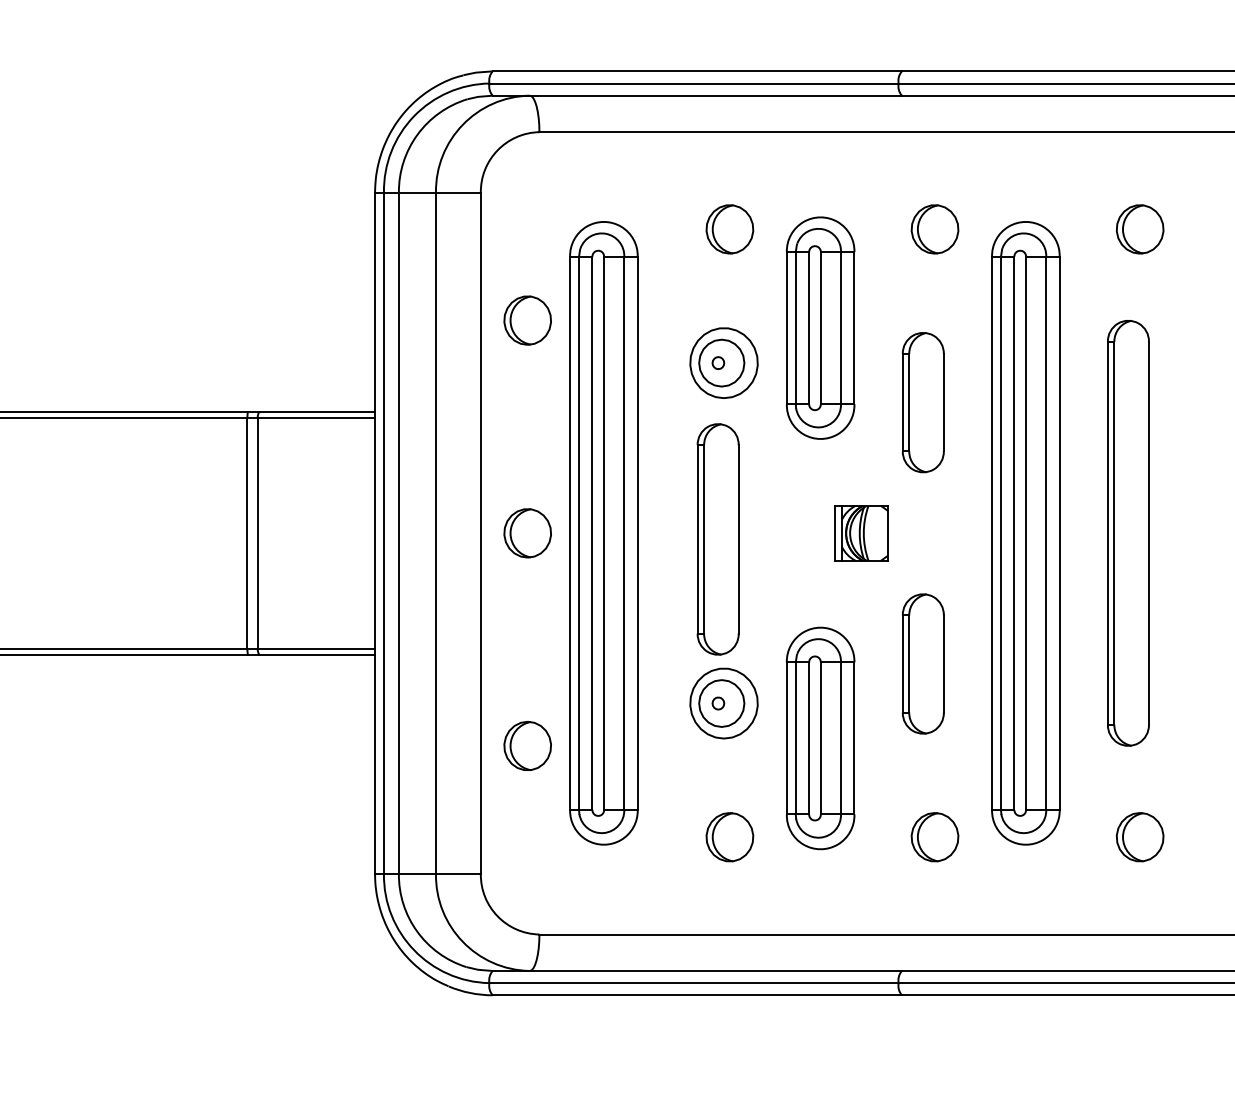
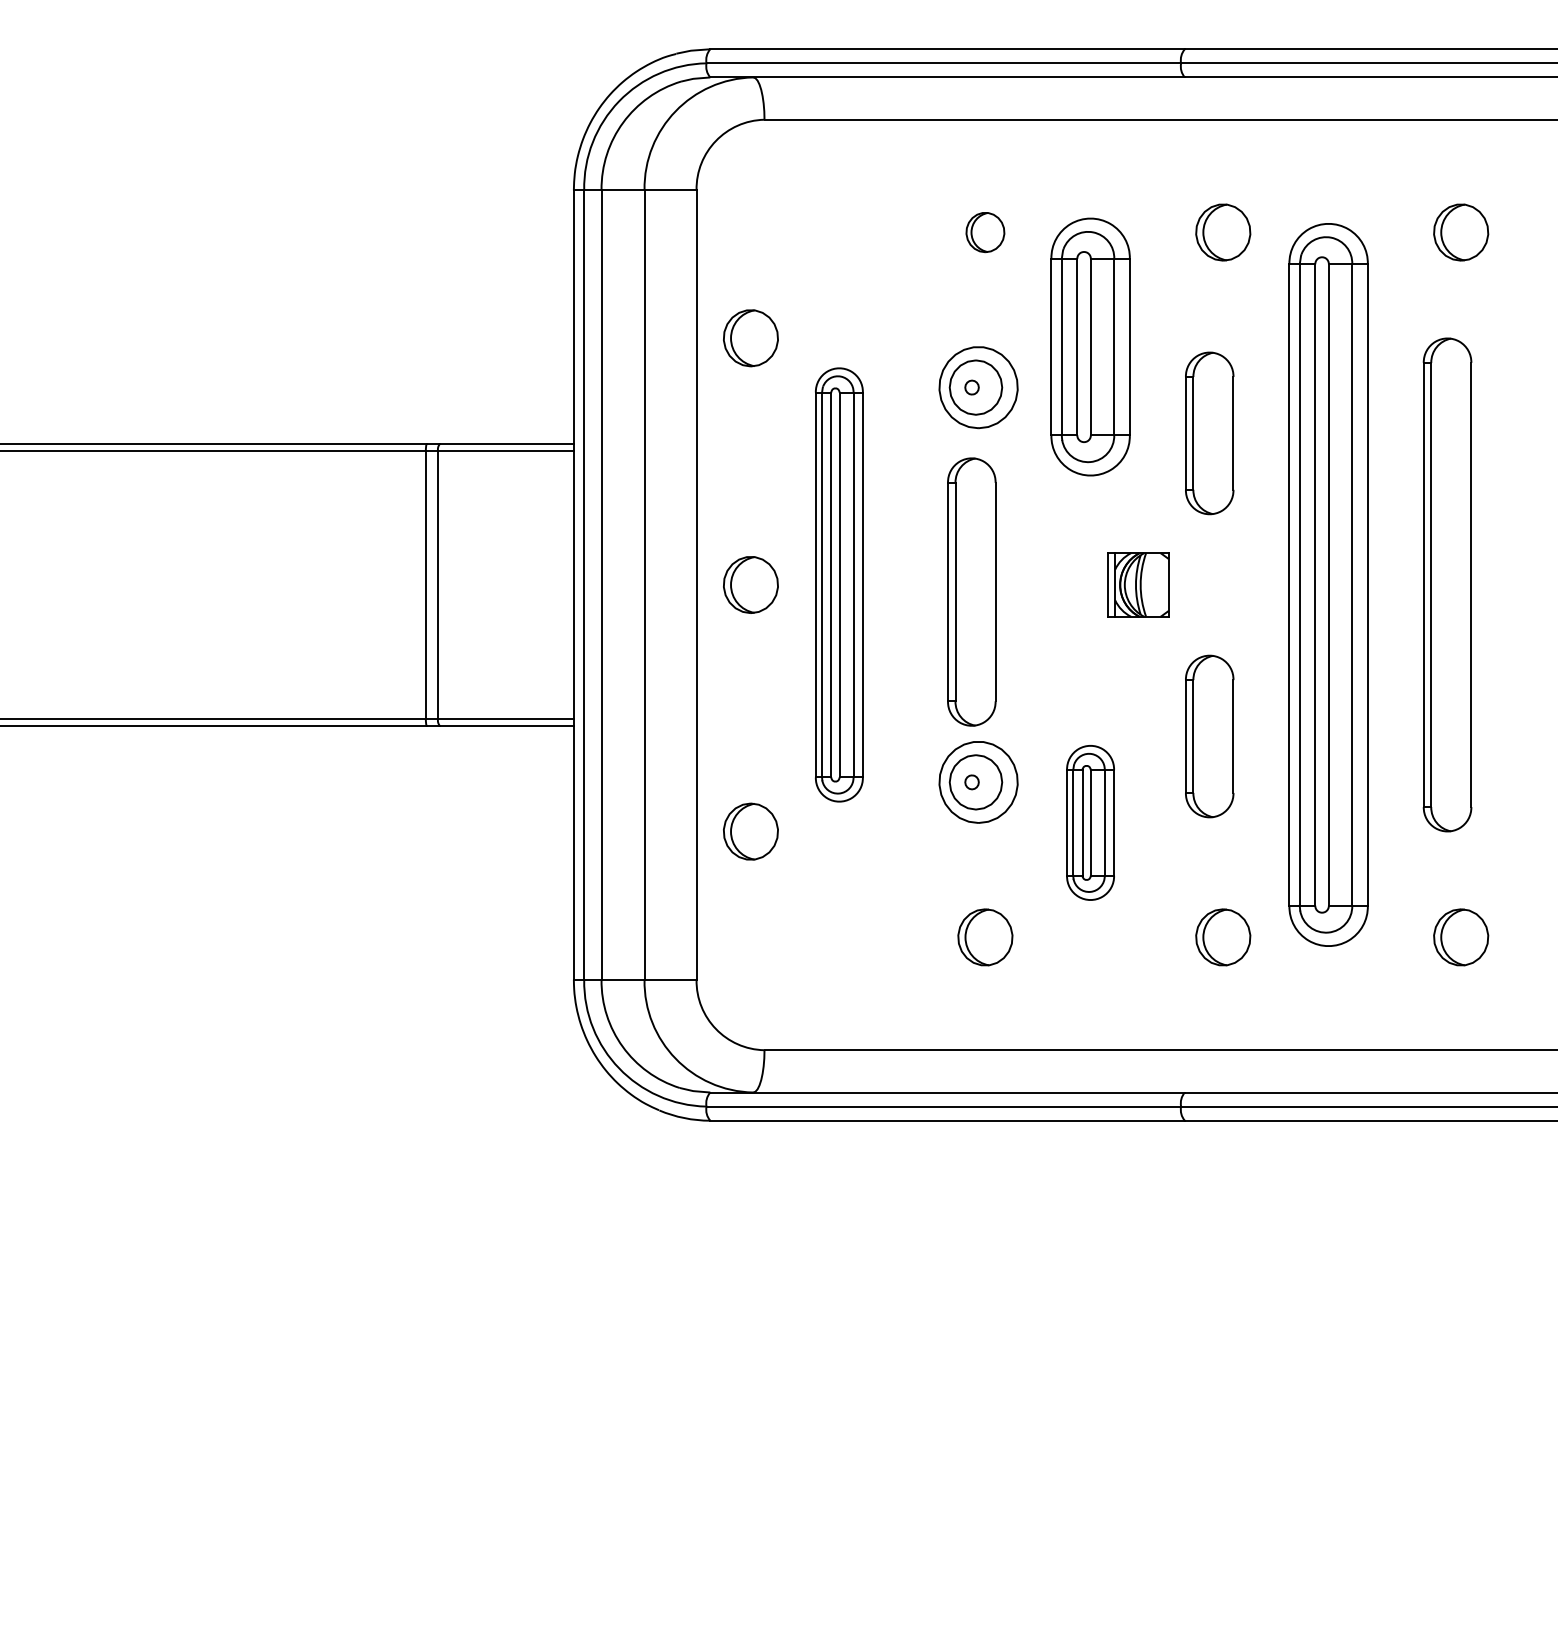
part: (729, 229) -> (985, 232), size x0.7
part: (604, 532) -> (839, 584), size x0.6
part: (820, 738) -> (1090, 822), size x0.6

